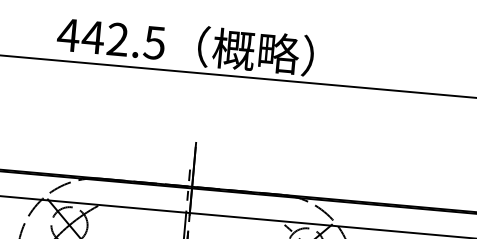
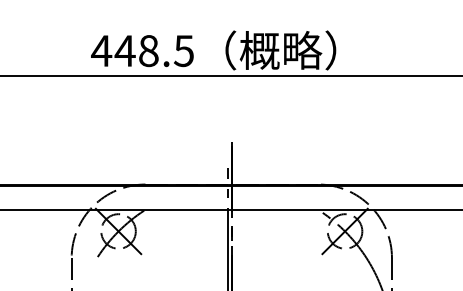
text: (117, 40) -> (148, 51), 442.5 -> 448.5

